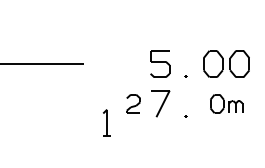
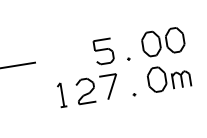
part: (133, 103) -> (85, 90), size x1.43
part: (226, 103) -> (168, 77), size x1.43
part: (106, 122) -> (61, 94), moved

